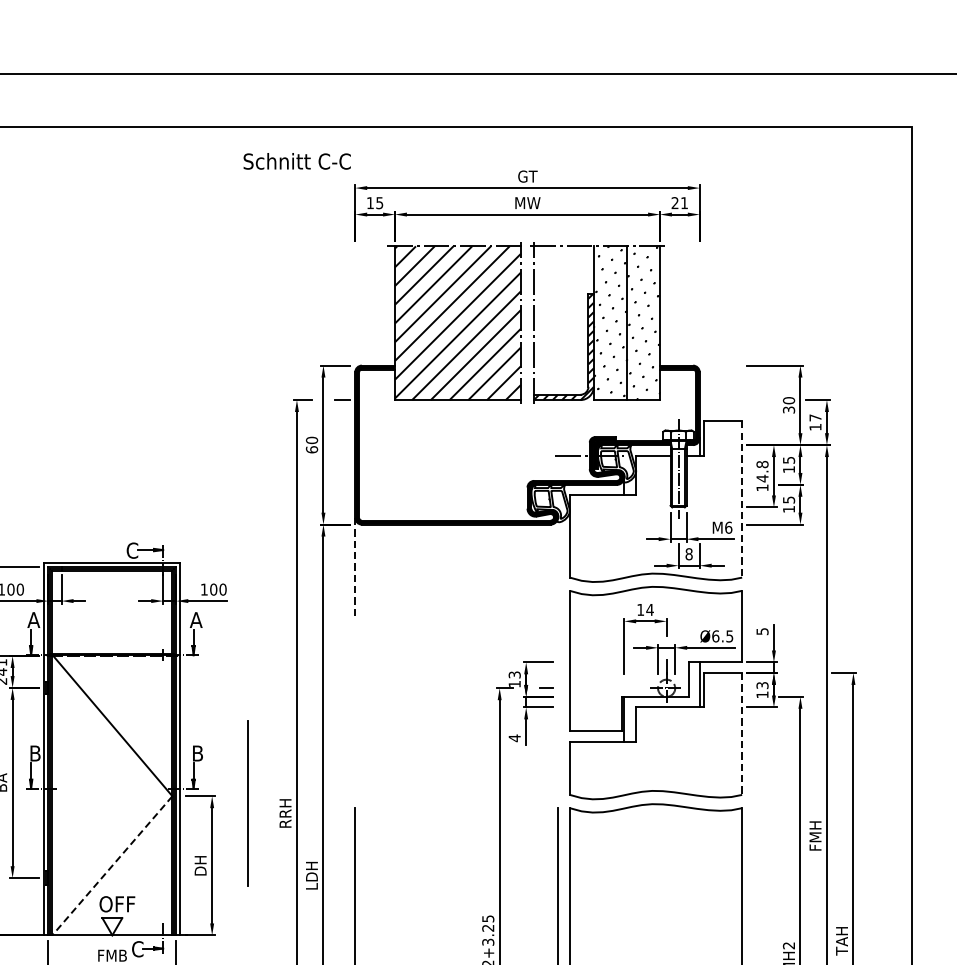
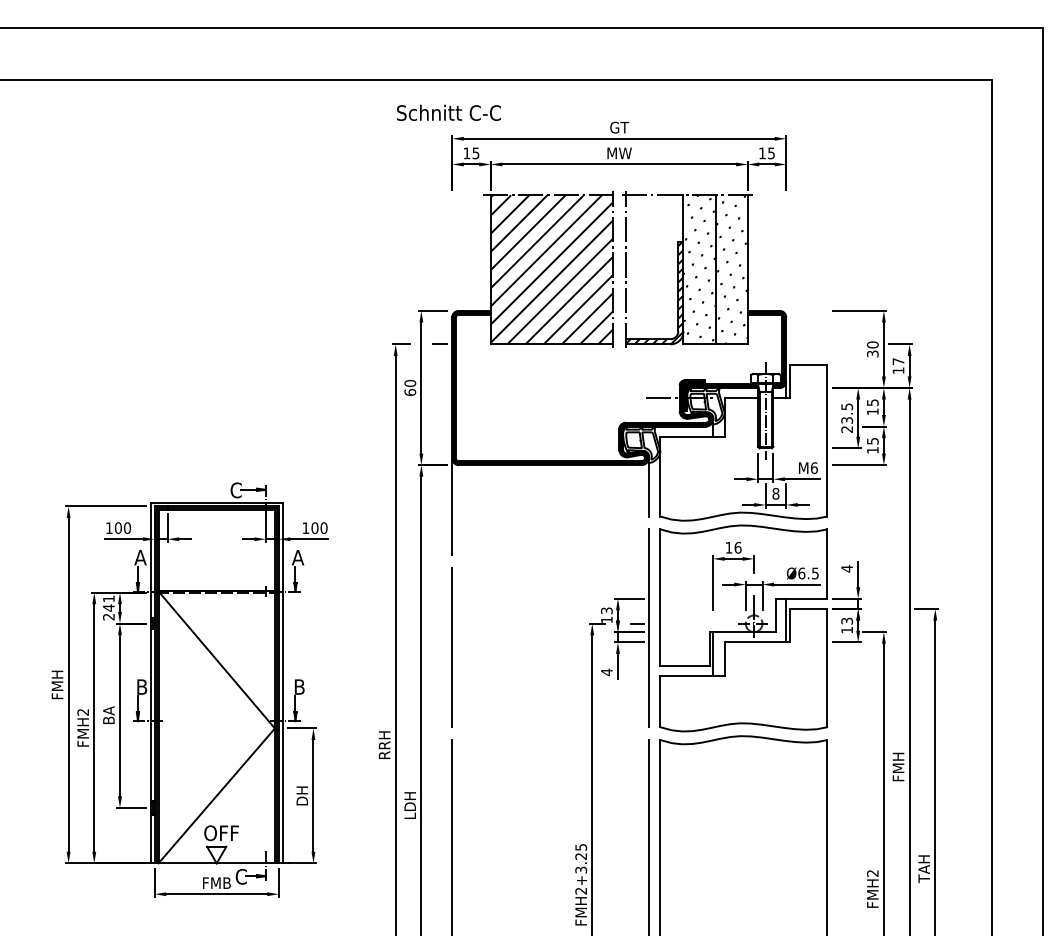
text: (296, 160) -> (448, 112), moved
text: (679, 203) -> (766, 153), 21 -> 15
text: (762, 475) -> (847, 417), 14.8 -> 23.5
line: (742, 499) -> (827, 440), dashed -> solid
line: (557, 547) -> (648, 487), added
line: (355, 568) -> (452, 507), dashed -> solid
text: (649, 609) -> (737, 547), 14 -> 16
text: (762, 631) -> (847, 568), 5 -> 4
line: (557, 693) -> (648, 628), added
line: (742, 734) -> (827, 668), dashed -> solid
line: (247, 803) -> (451, 647), moved
line: (112, 866) -> (216, 796), dashed -> solid

